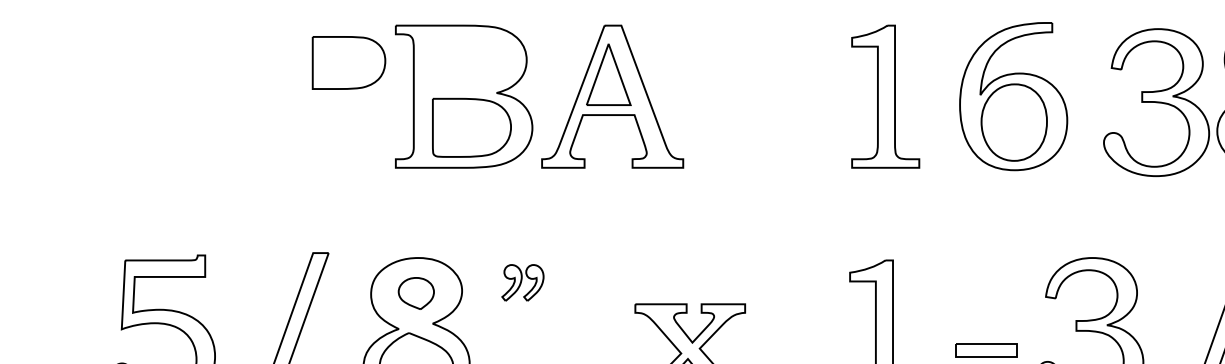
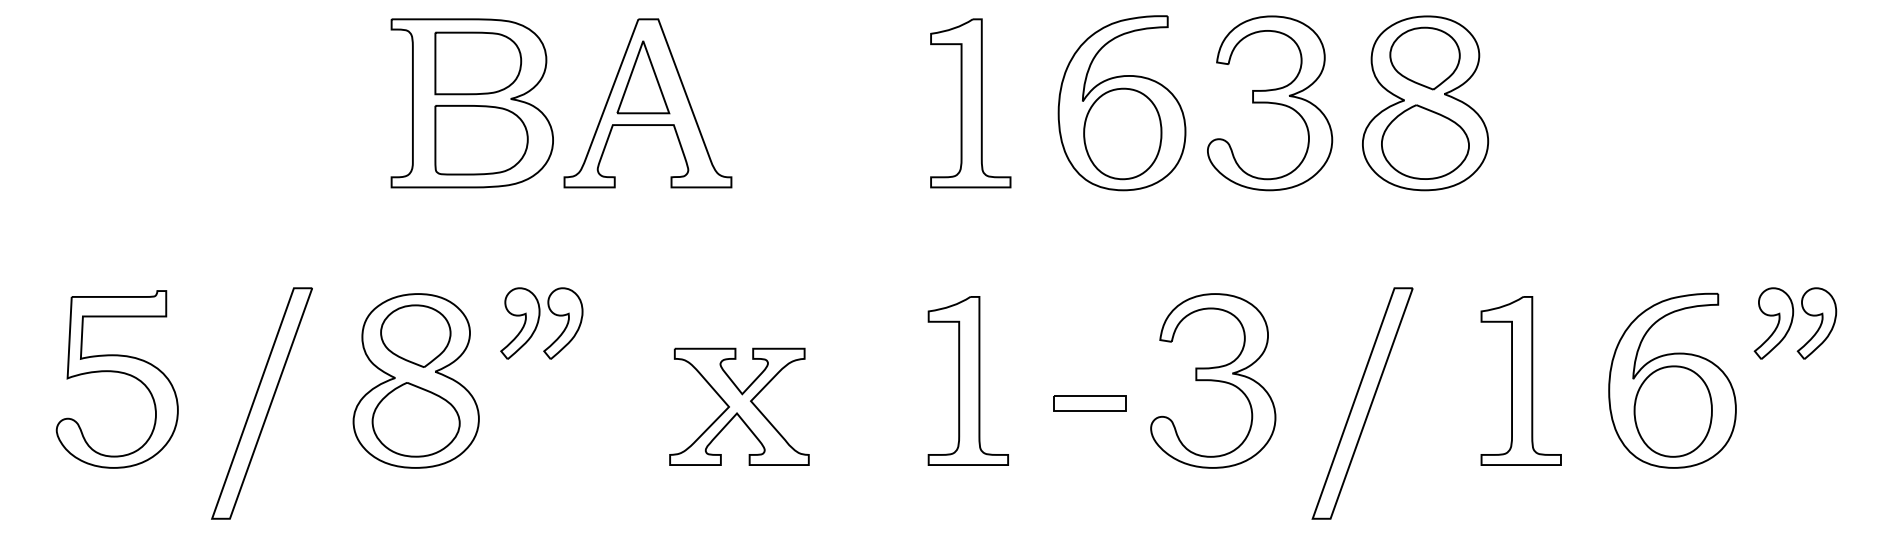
part: (349, 63) -> (478, 63), moved
part: (1156, 102) -> (1270, 103), moved
part: (522, 282) -> (541, 323), size x1.67
part: (416, 293) -> (415, 335), size x1.67

